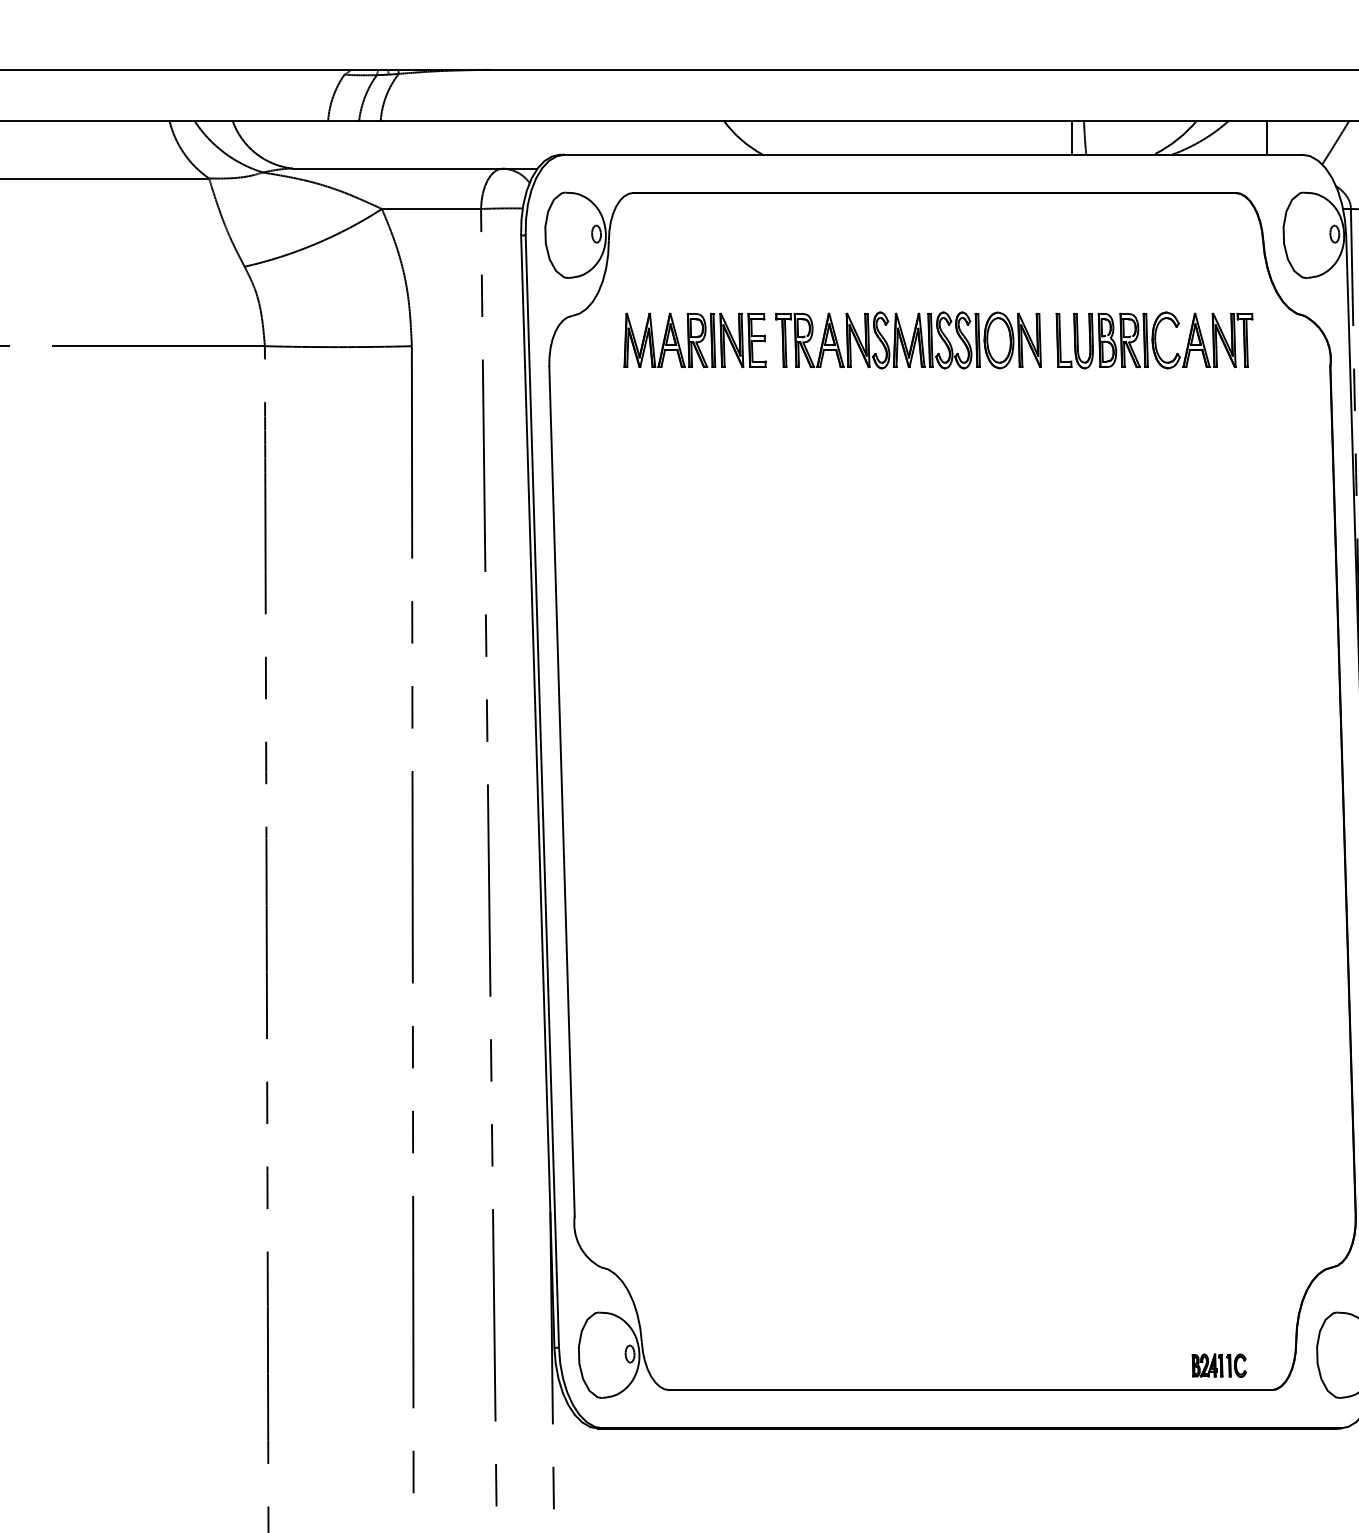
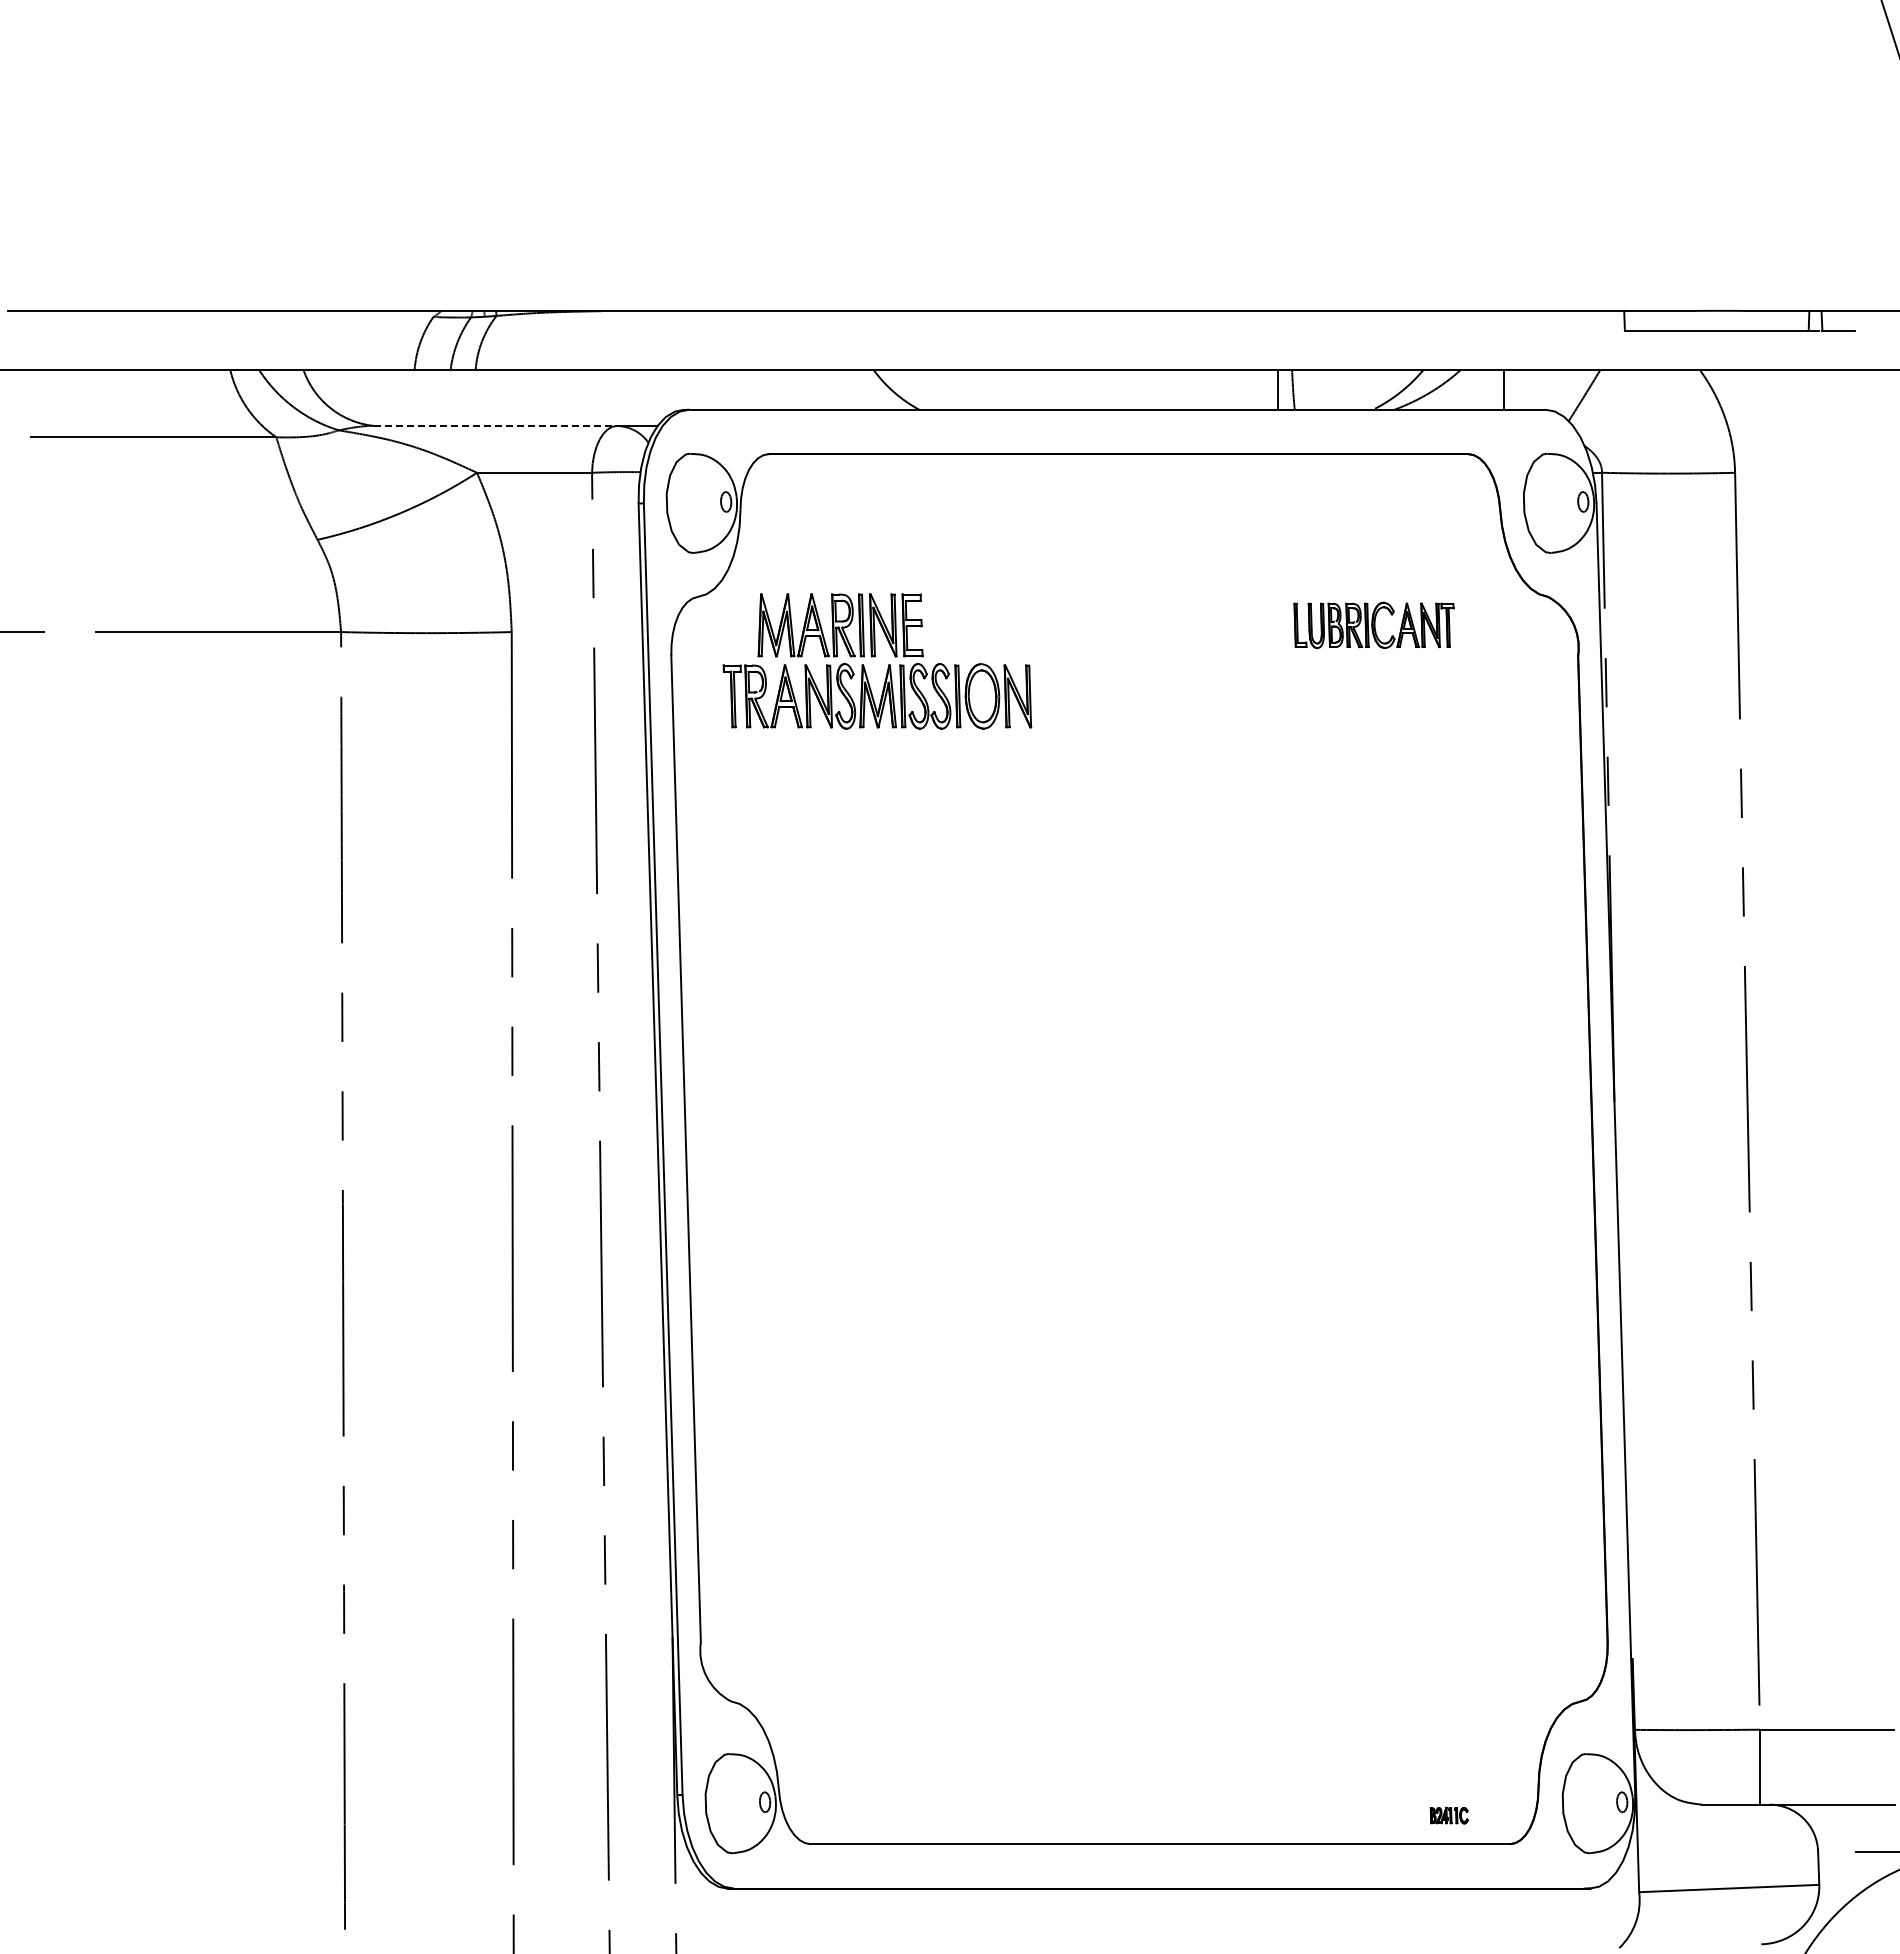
line: (397, 168) -> (495, 425), solid -> dashed
part: (908, 340) -> (877, 696), moved
part: (1154, 340) -> (1373, 625), size x0.7
part: (1219, 1365) -> (1449, 1815), size x0.6

